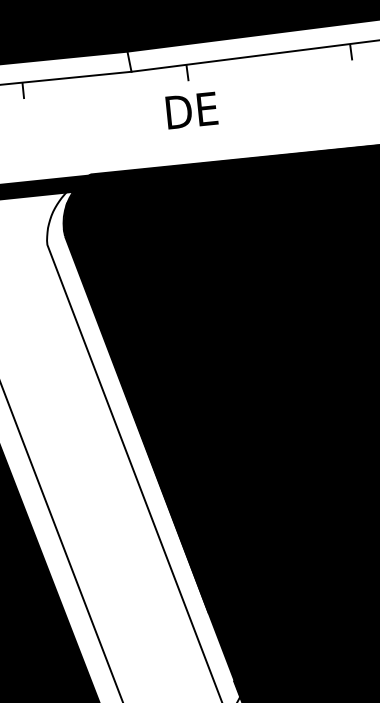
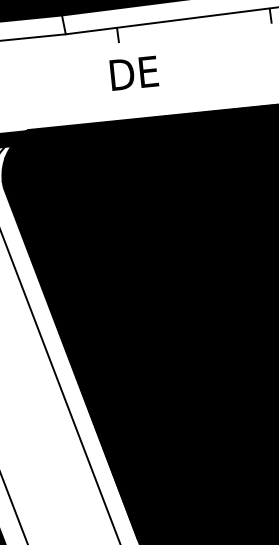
text: (191, 110) -> (133, 73), moved

